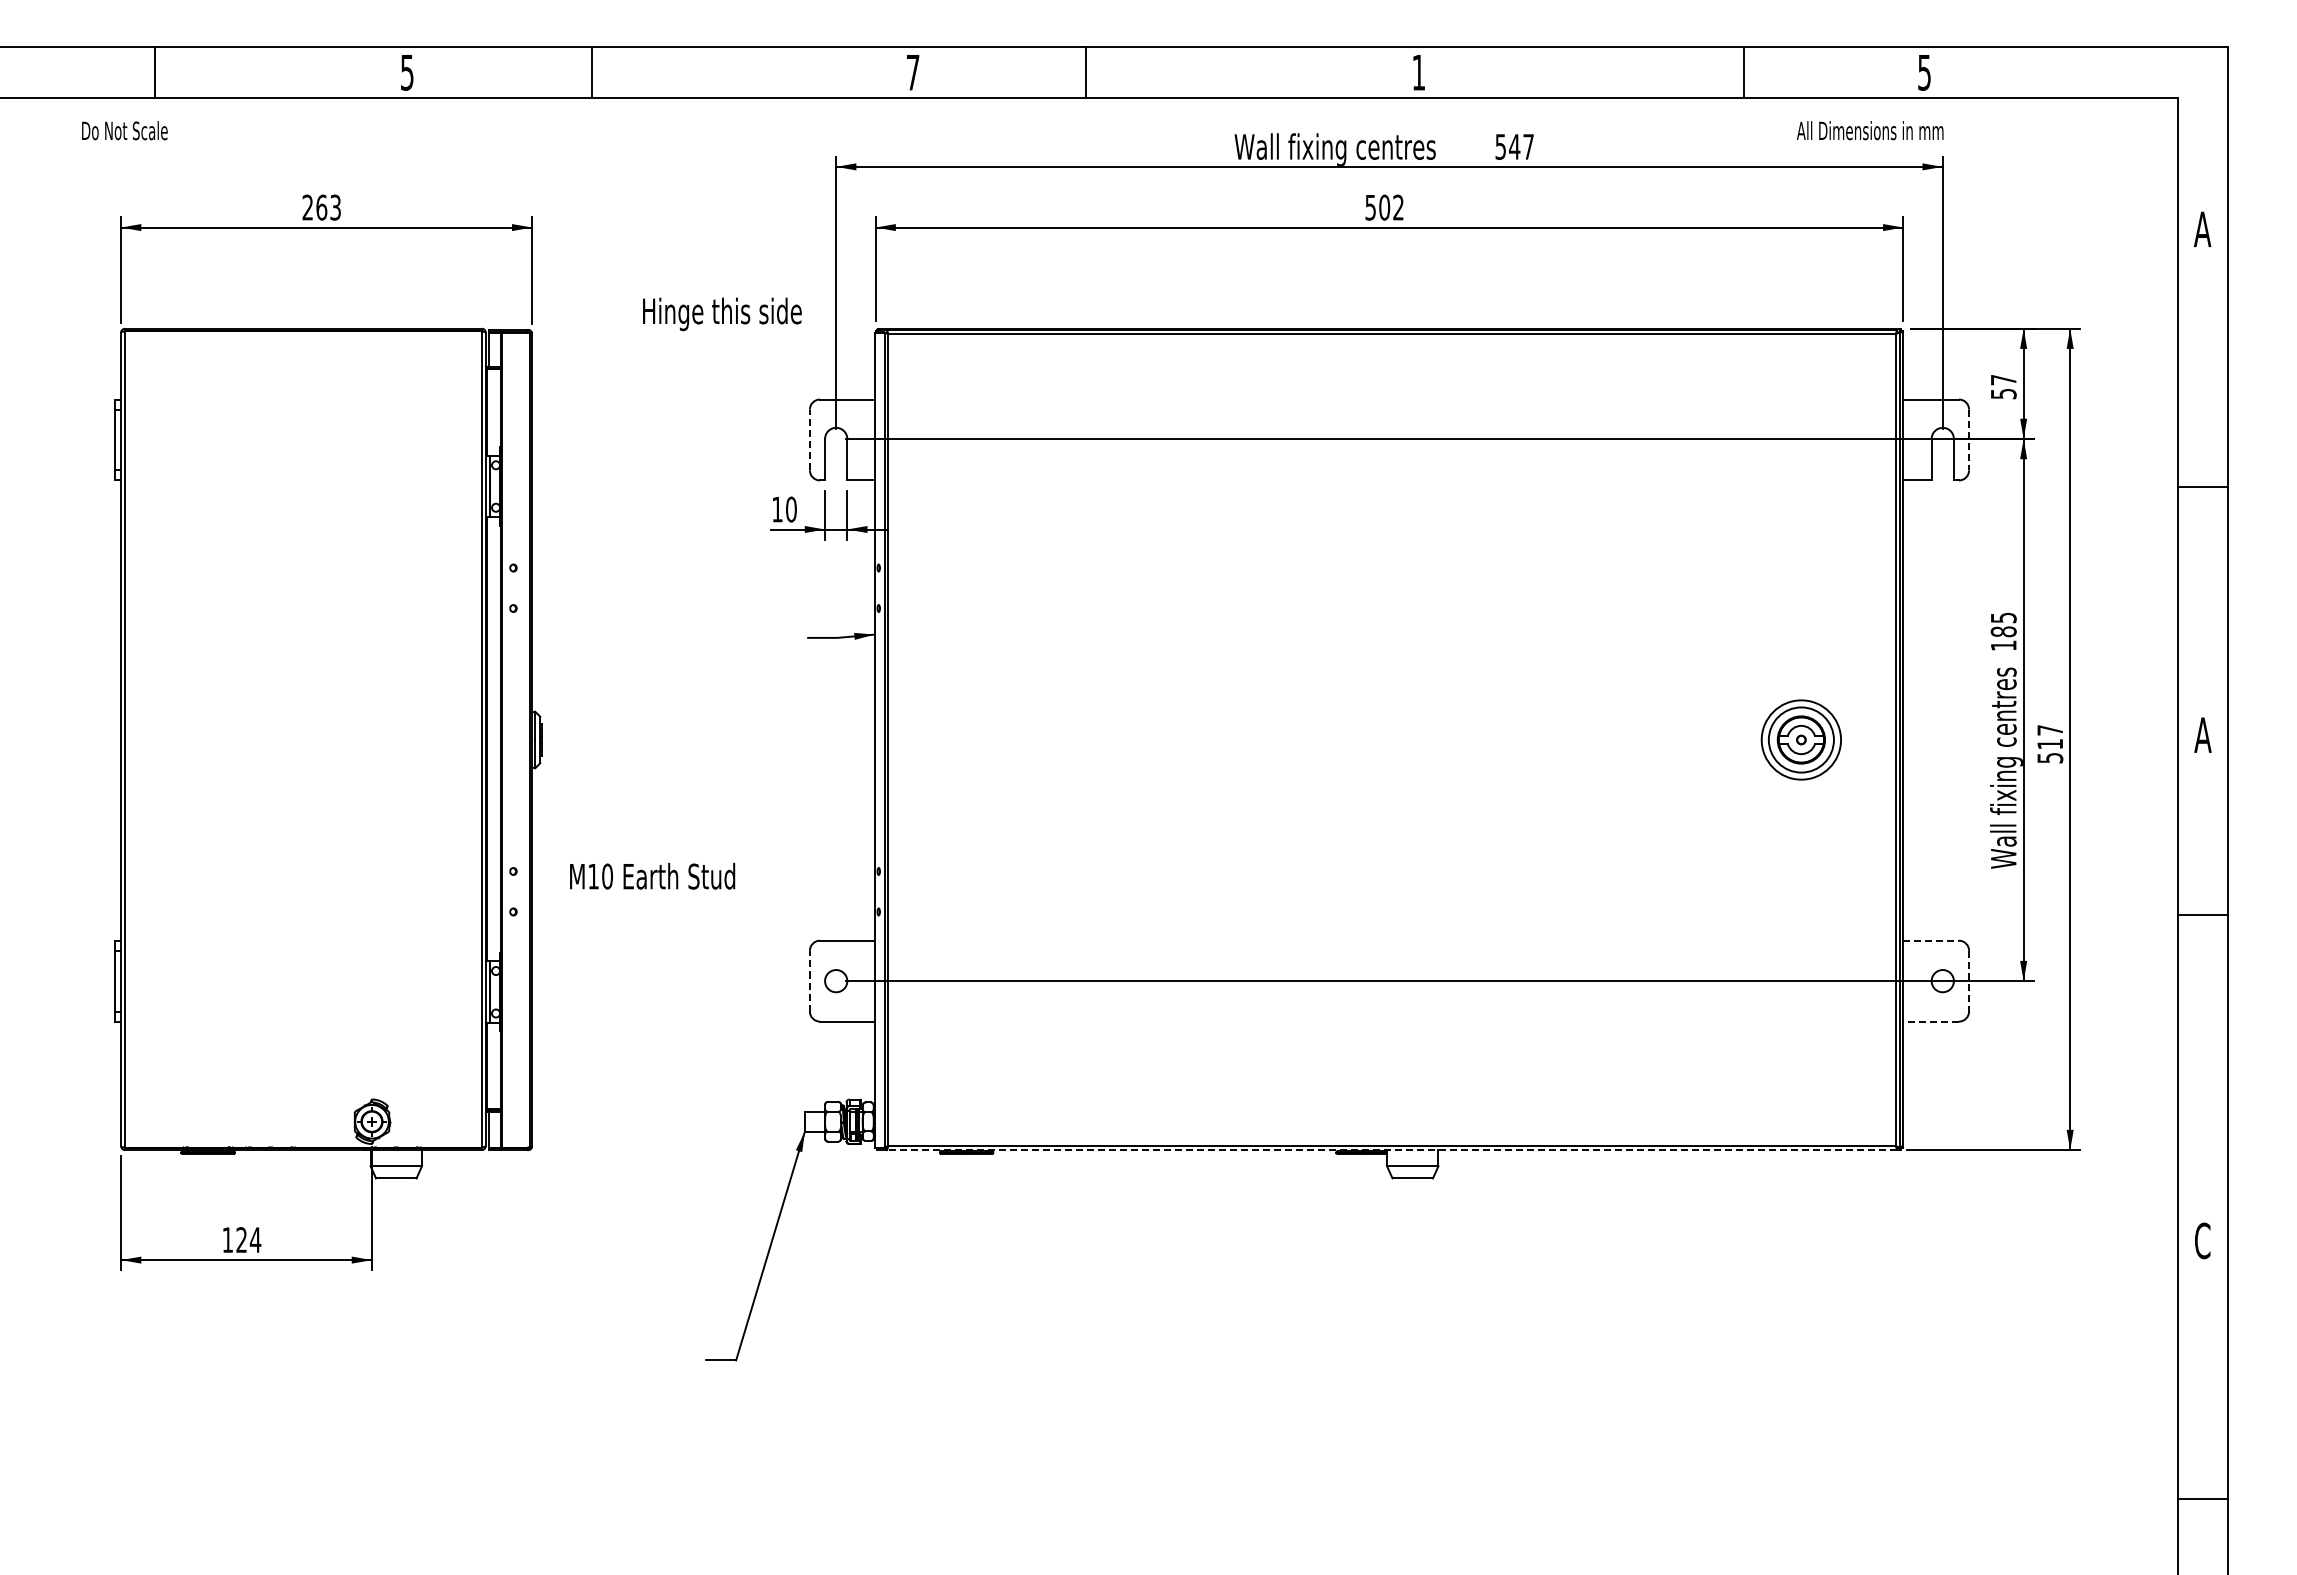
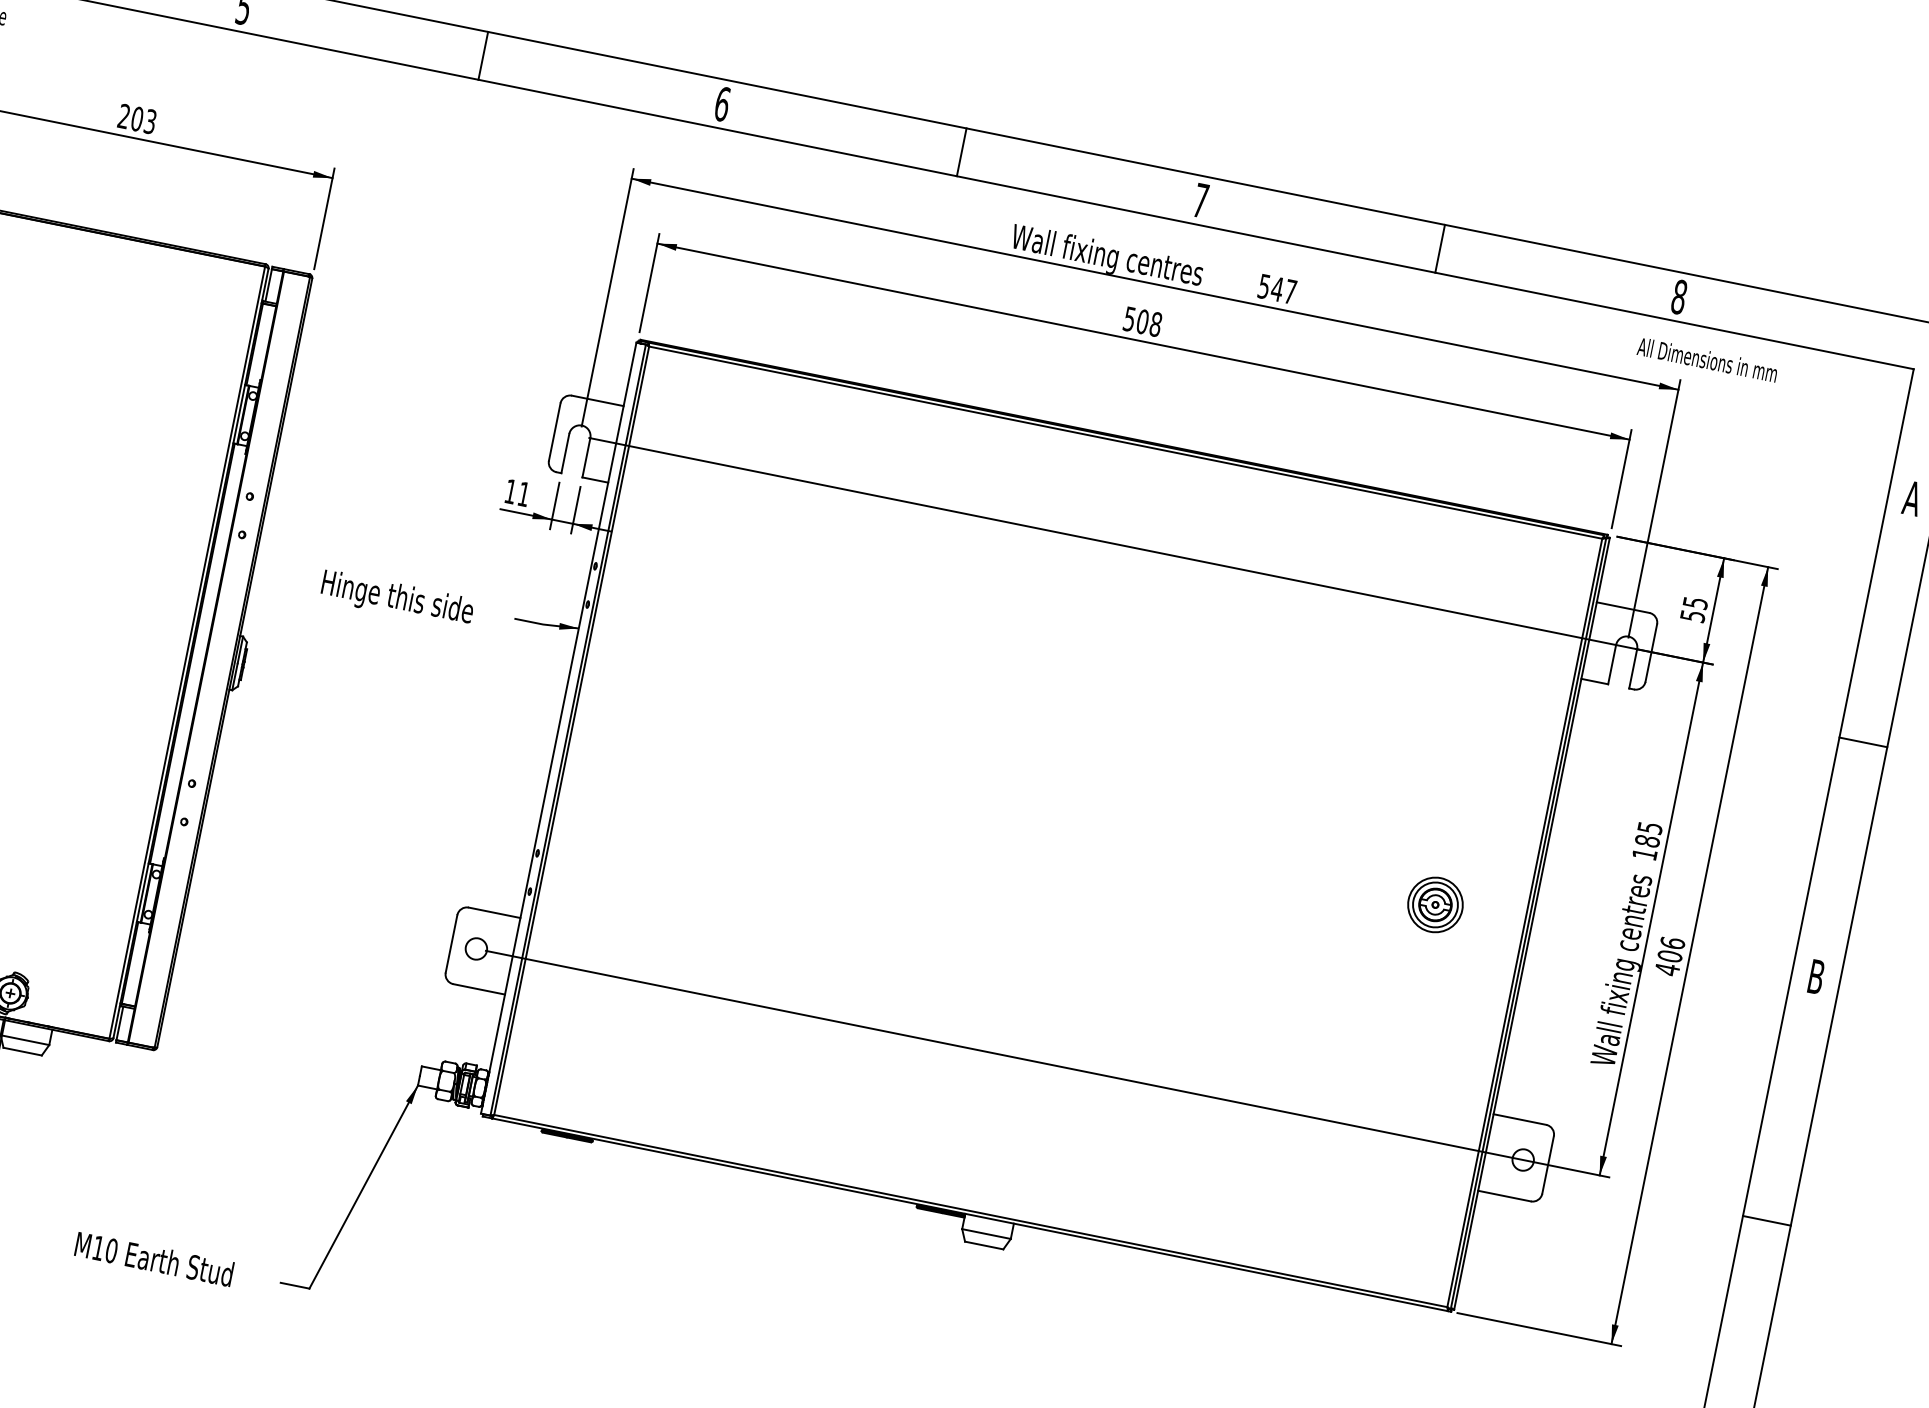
line: (592, 72) -> (483, 55), moved
text: (912, 72) -> (721, 103), 7 -> 6
line: (1086, 72) -> (962, 152), moved
text: (1418, 72) -> (1200, 200), 1 -> 7
line: (1743, 72) -> (1439, 248), moved
text: (1924, 72) -> (1679, 296), 5 -> 8
text: (1870, 130) -> (1707, 359), moved
text: (321, 207) -> (137, 118), 263 -> 203
text: (1398, 207) -> (1155, 324), 502 -> 508
text: (722, 314) -> (397, 599), moved
text: (2003, 380) -> (1695, 603), 57 -> 55
line: (809, 439) -> (554, 431), dashed -> solid
line: (1969, 440) -> (1651, 653), dashed -> solid
text: (791, 509) -> (524, 494), 10 -> 11
text: (2202, 734) -> (1815, 976), A -> B
part: (1801, 739) -> (1435, 904), size x0.71
text: (2050, 743) -> (1670, 955), 517 -> 406
text: (652, 876) -> (154, 1259), moved
line: (2202, 914) -> (1766, 1220), moved
line: (1931, 940) -> (1520, 1119), dashed -> solid
line: (809, 980) -> (451, 943), dashed -> solid
line: (1969, 981) -> (1548, 1165), dashed -> solid
line: (1931, 1021) -> (1504, 1196), dashed -> solid
line: (1391, 1150) -> (969, 1215), dashed -> solid

